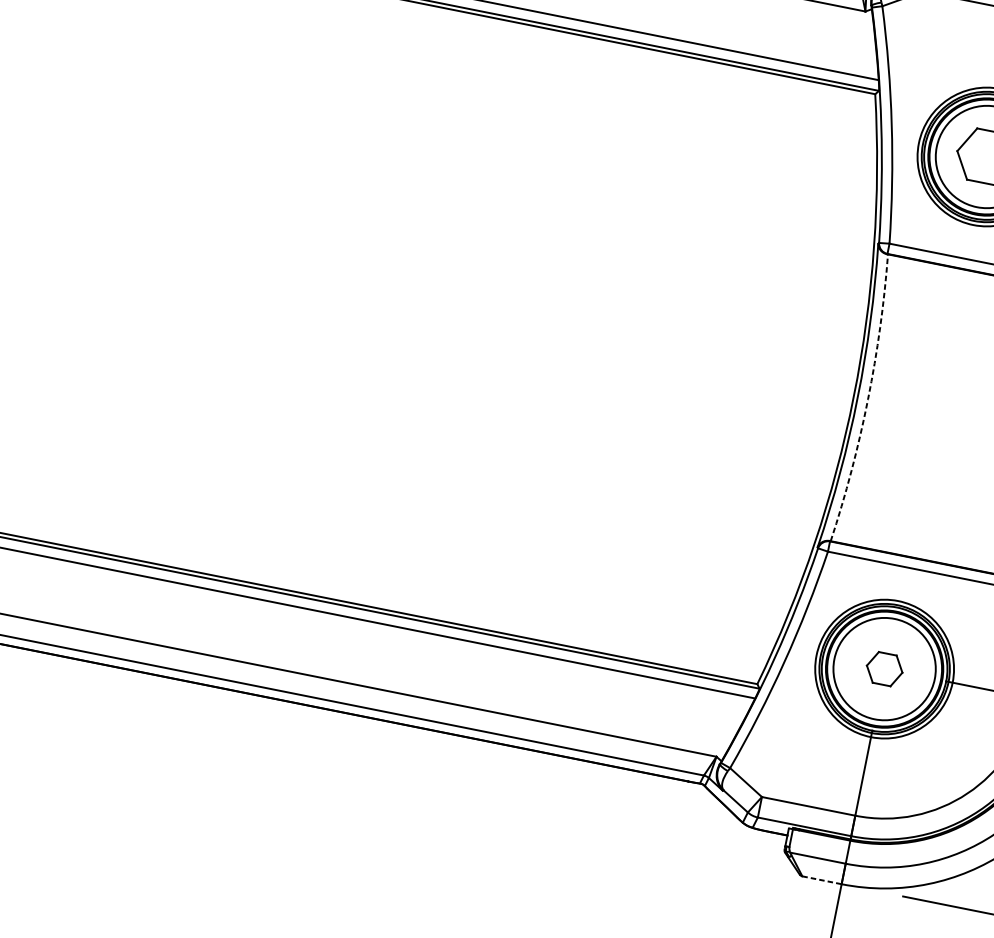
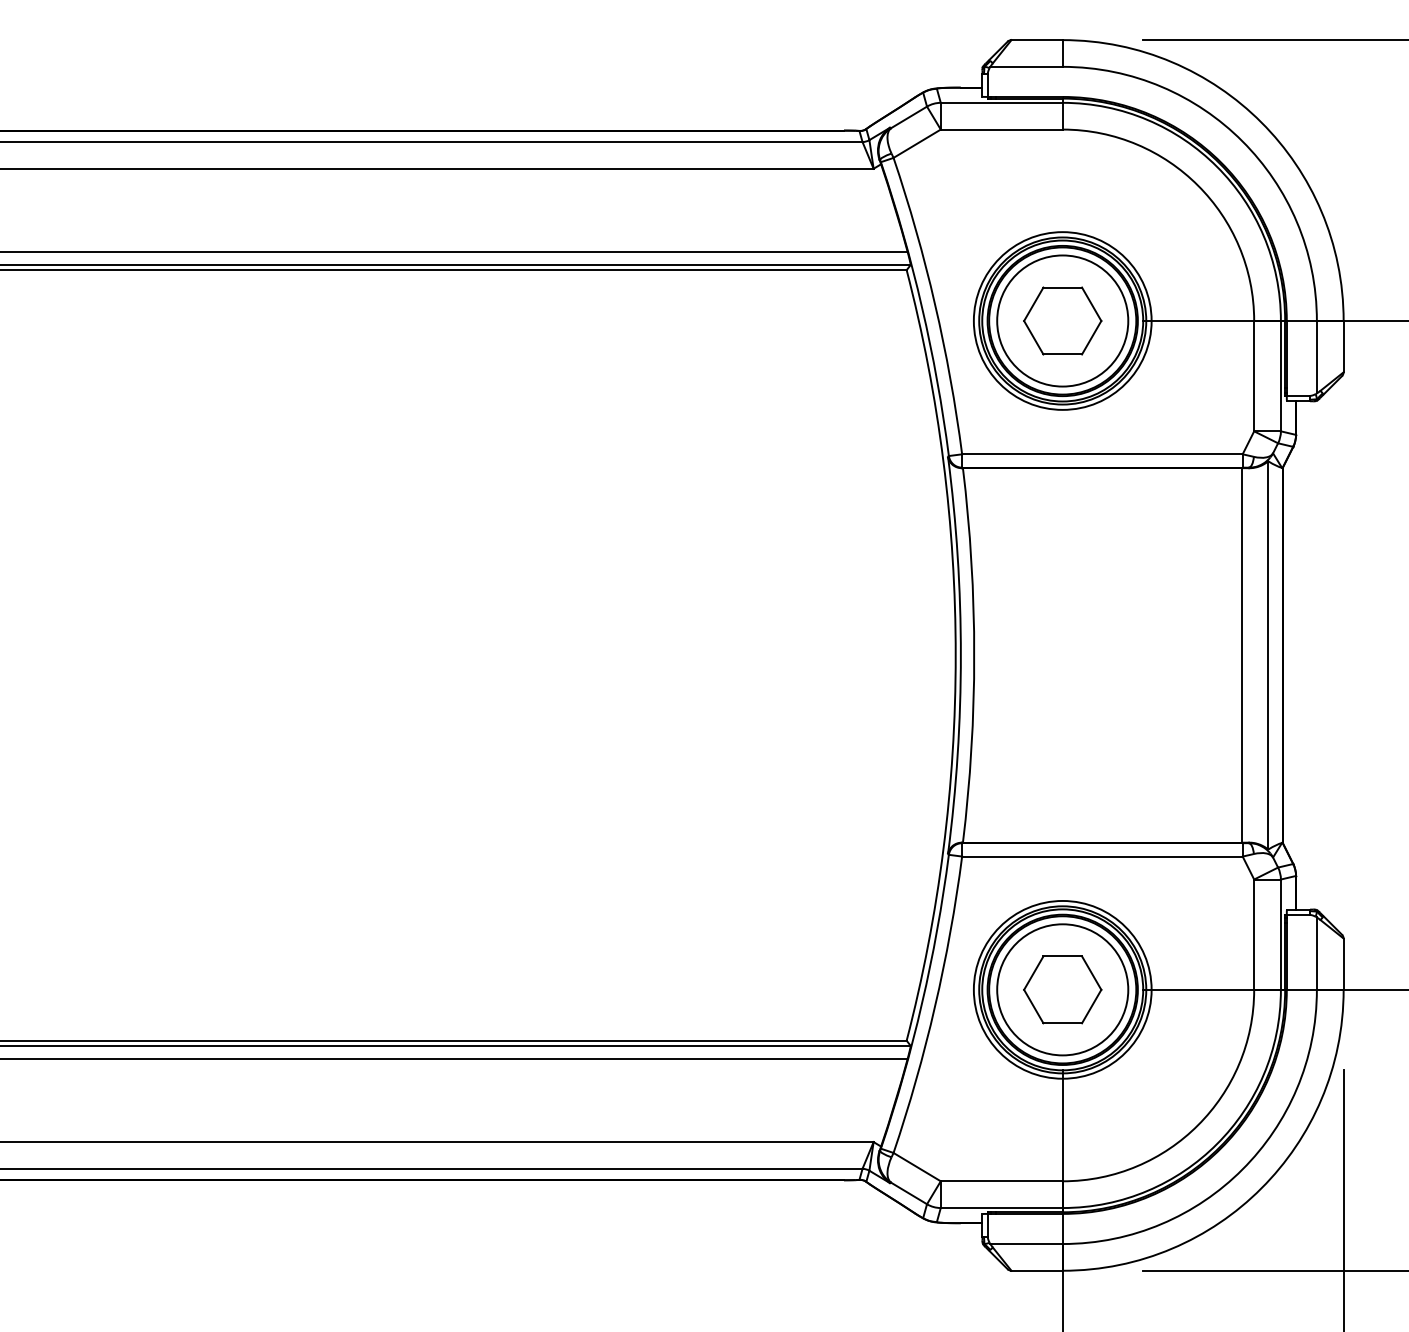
arc: (868, 399) -> (974, 655), dashed -> solid
part: (884, 668) -> (1062, 989), size x1.67
line: (822, 880) -> (1037, 1270), dashed -> solid

